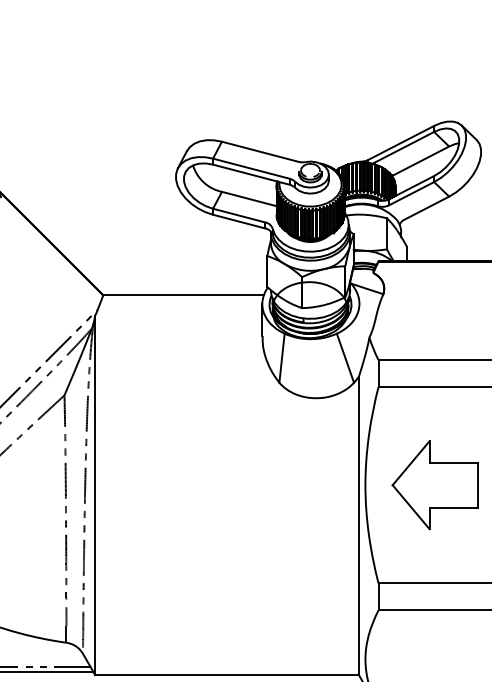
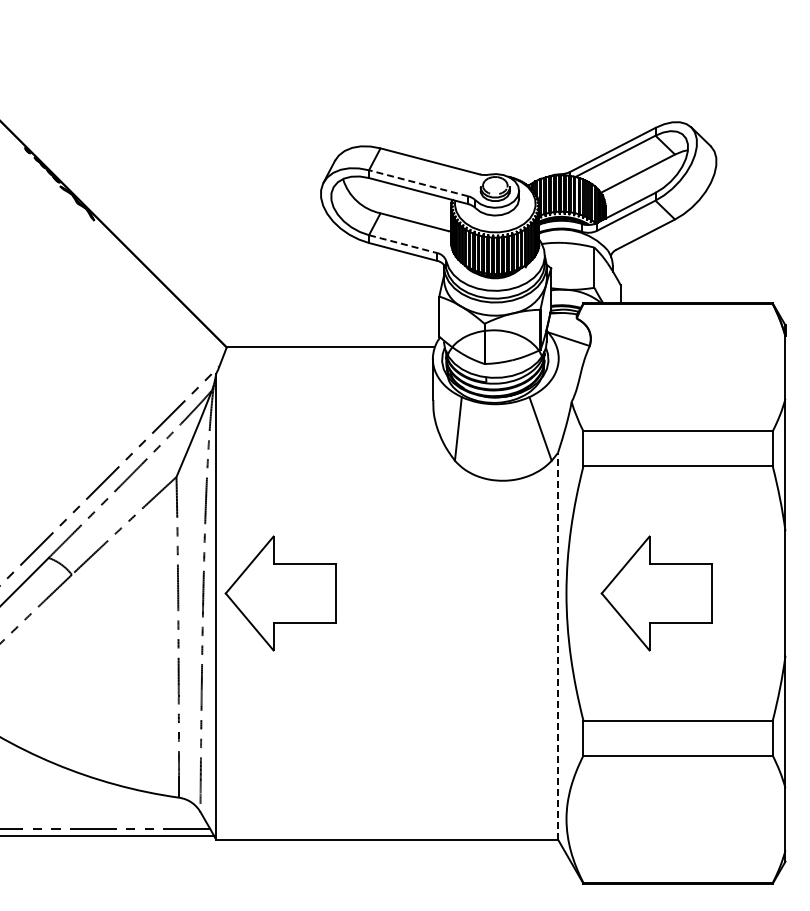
line: (251, 168) -> (418, 183), solid -> dashed
line: (239, 215) -> (403, 244), solid -> dashed
part: (144, 485) -> (280, 593), added
line: (359, 525) -> (558, 645), solid -> dashed

